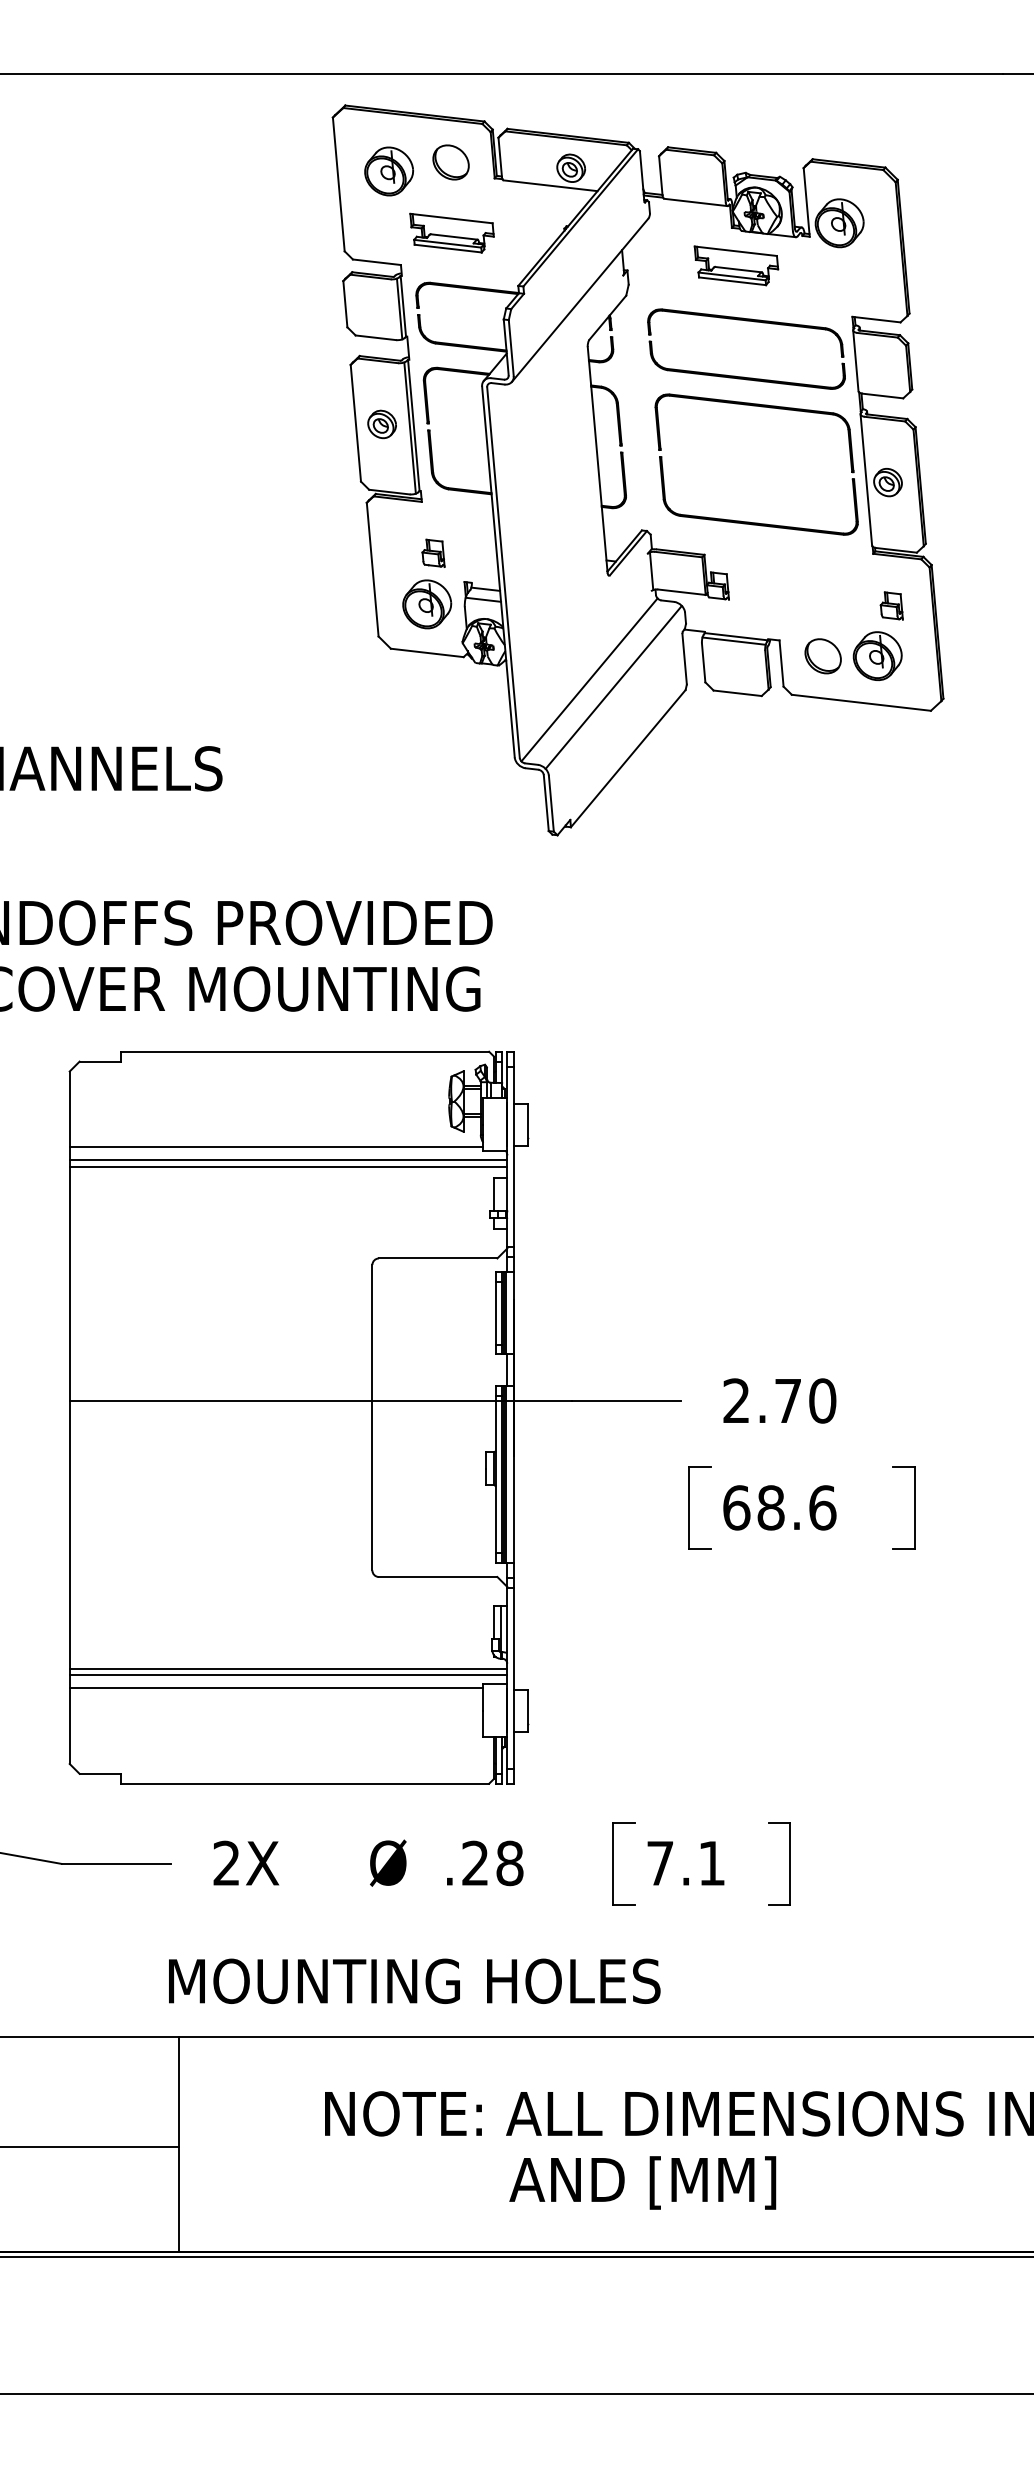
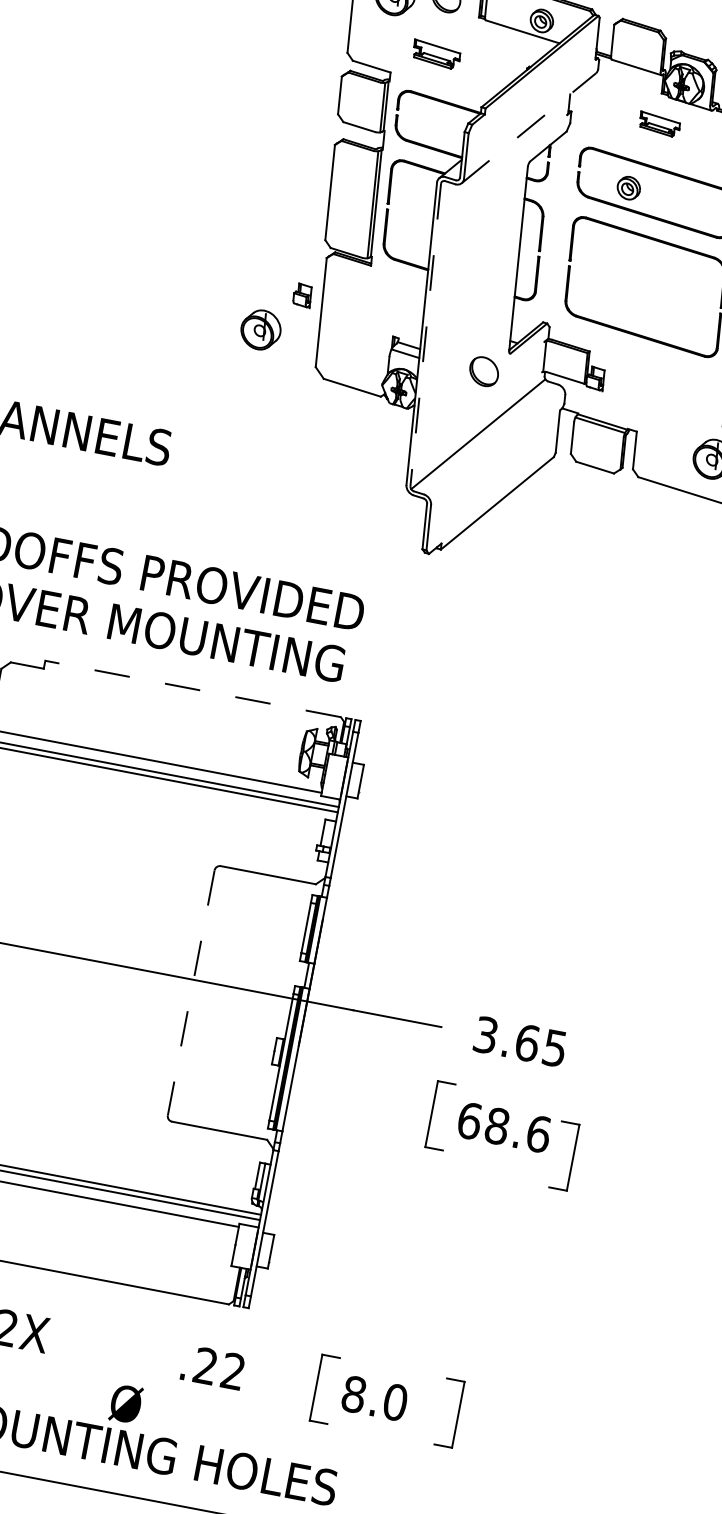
part: (451, 232) -> (436, 54), size x0.7
part: (736, 265) -> (659, 124), size x0.6
line: (580, 299) -> (529, 127), solid -> dashed
part: (381, 424) -> (628, 188), moved
part: (433, 552) -> (302, 294), moved
line: (503, 573) -> (425, 335), solid -> dashed
part: (427, 604) -> (261, 330), moved
part: (822, 656) -> (483, 371), moved
line: (613, 686) -> (496, 443), removed
line: (304, 1051) -> (192, 688), solid -> dashed
text: (779, 1400) -> (520, 1041), 2.70 -> 3.65
line: (372, 1417) -> (191, 992), solid -> dashed
part: (914, 1507) -> (573, 1157), moved
text: (388, 1862) -> (126, 1403), moved
text: (509, 1863) -> (233, 1371), .28 -> .22
text: (686, 1863) -> (375, 1398), 7.1 -> 8.0

